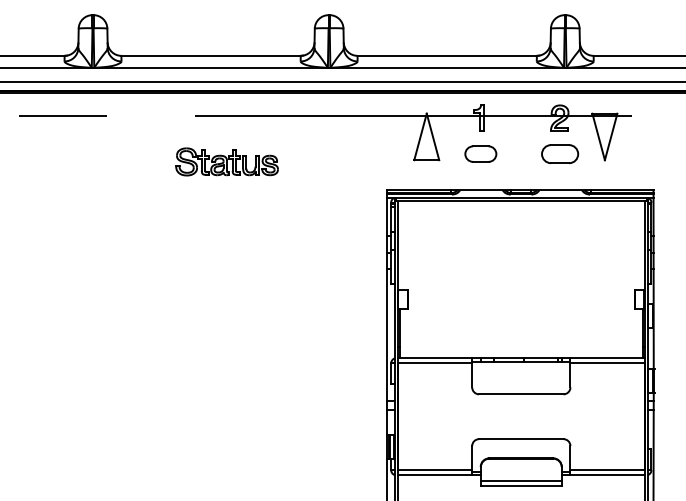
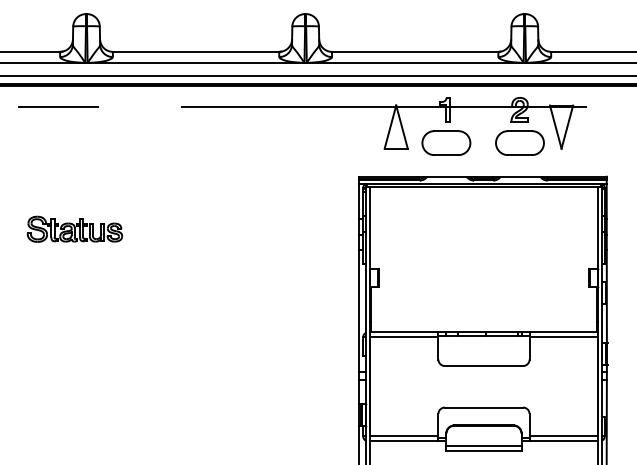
part: (480, 153) -> (446, 142), size x1.67
part: (559, 153) -> (519, 142), size x1.43
part: (226, 161) -> (74, 228), moved

